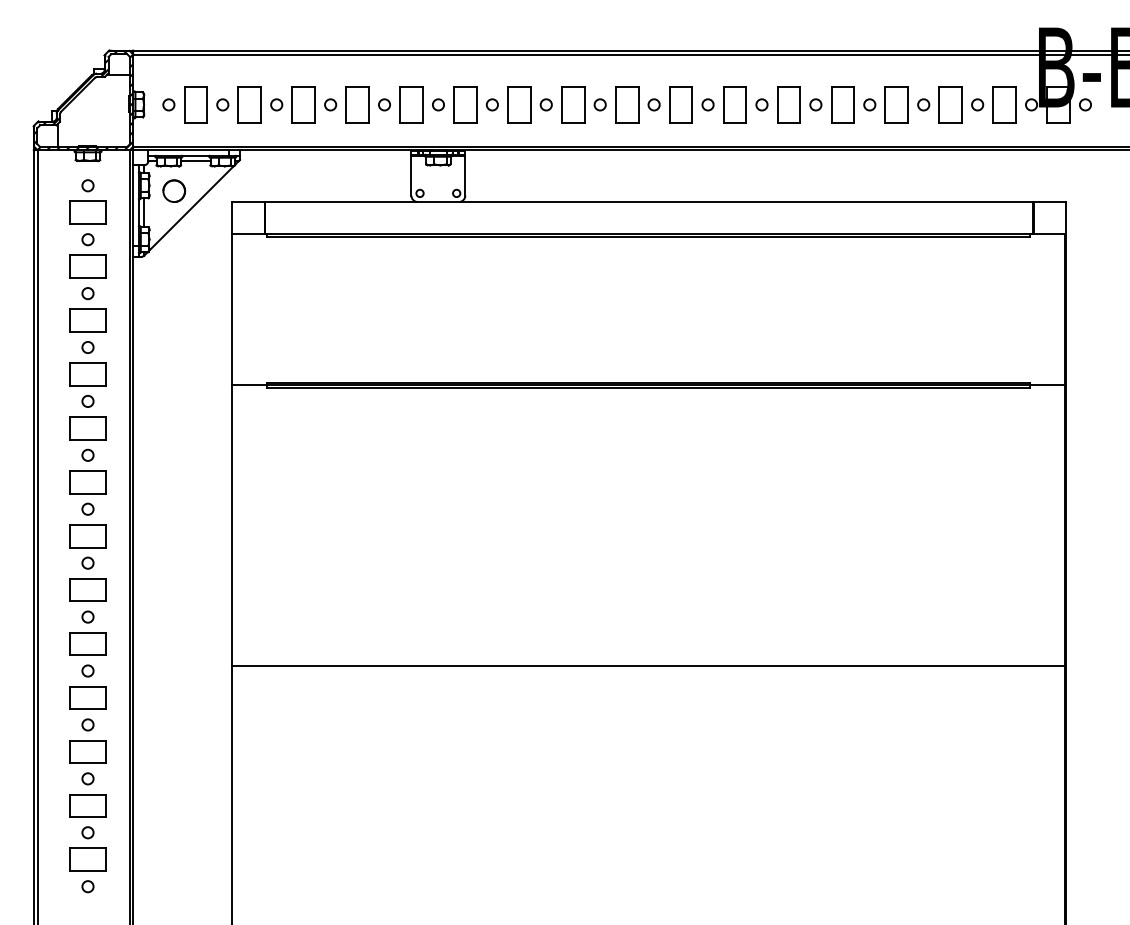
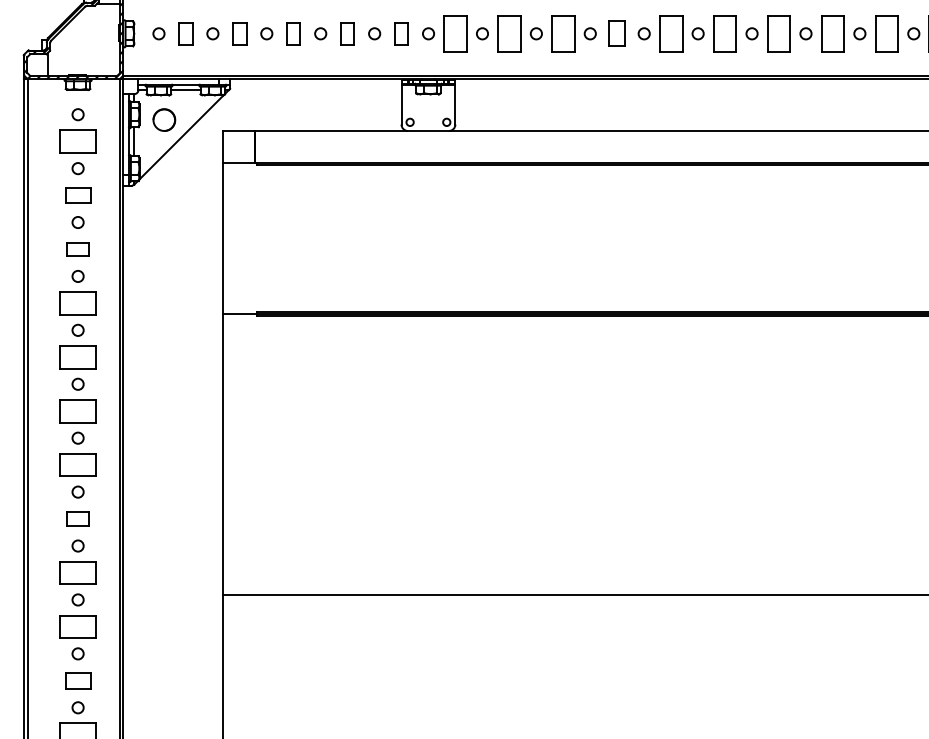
part: (195, 104) -> (185, 33), size x0.6
part: (249, 104) -> (239, 33), size x0.6
part: (303, 104) -> (293, 33), size x0.6
part: (357, 104) -> (347, 33), size x0.6
part: (411, 104) -> (401, 33), size x0.6
part: (627, 104) -> (617, 33), size x0.7
part: (87, 266) -> (77, 195), size x0.7
part: (87, 320) -> (77, 249), size x0.6
part: (87, 589) -> (77, 518), size x0.6
part: (87, 751) -> (77, 680), size x0.7

